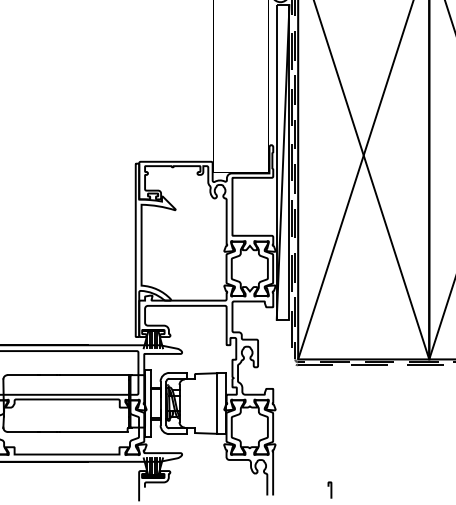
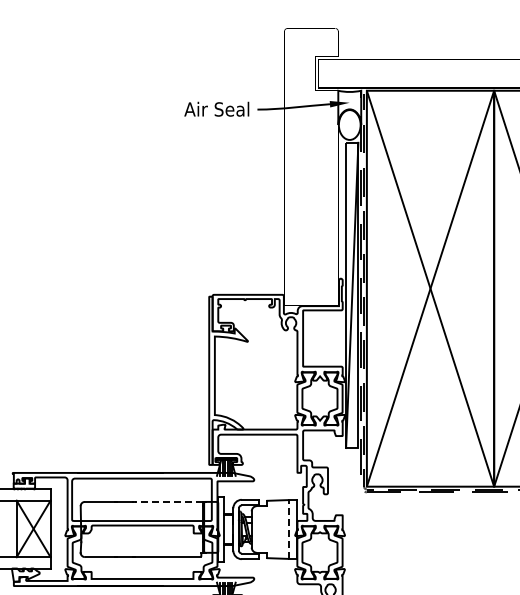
line: (94, 374) -> (169, 501), solid -> dashed
line: (217, 402) -> (288, 528), solid -> dashed

